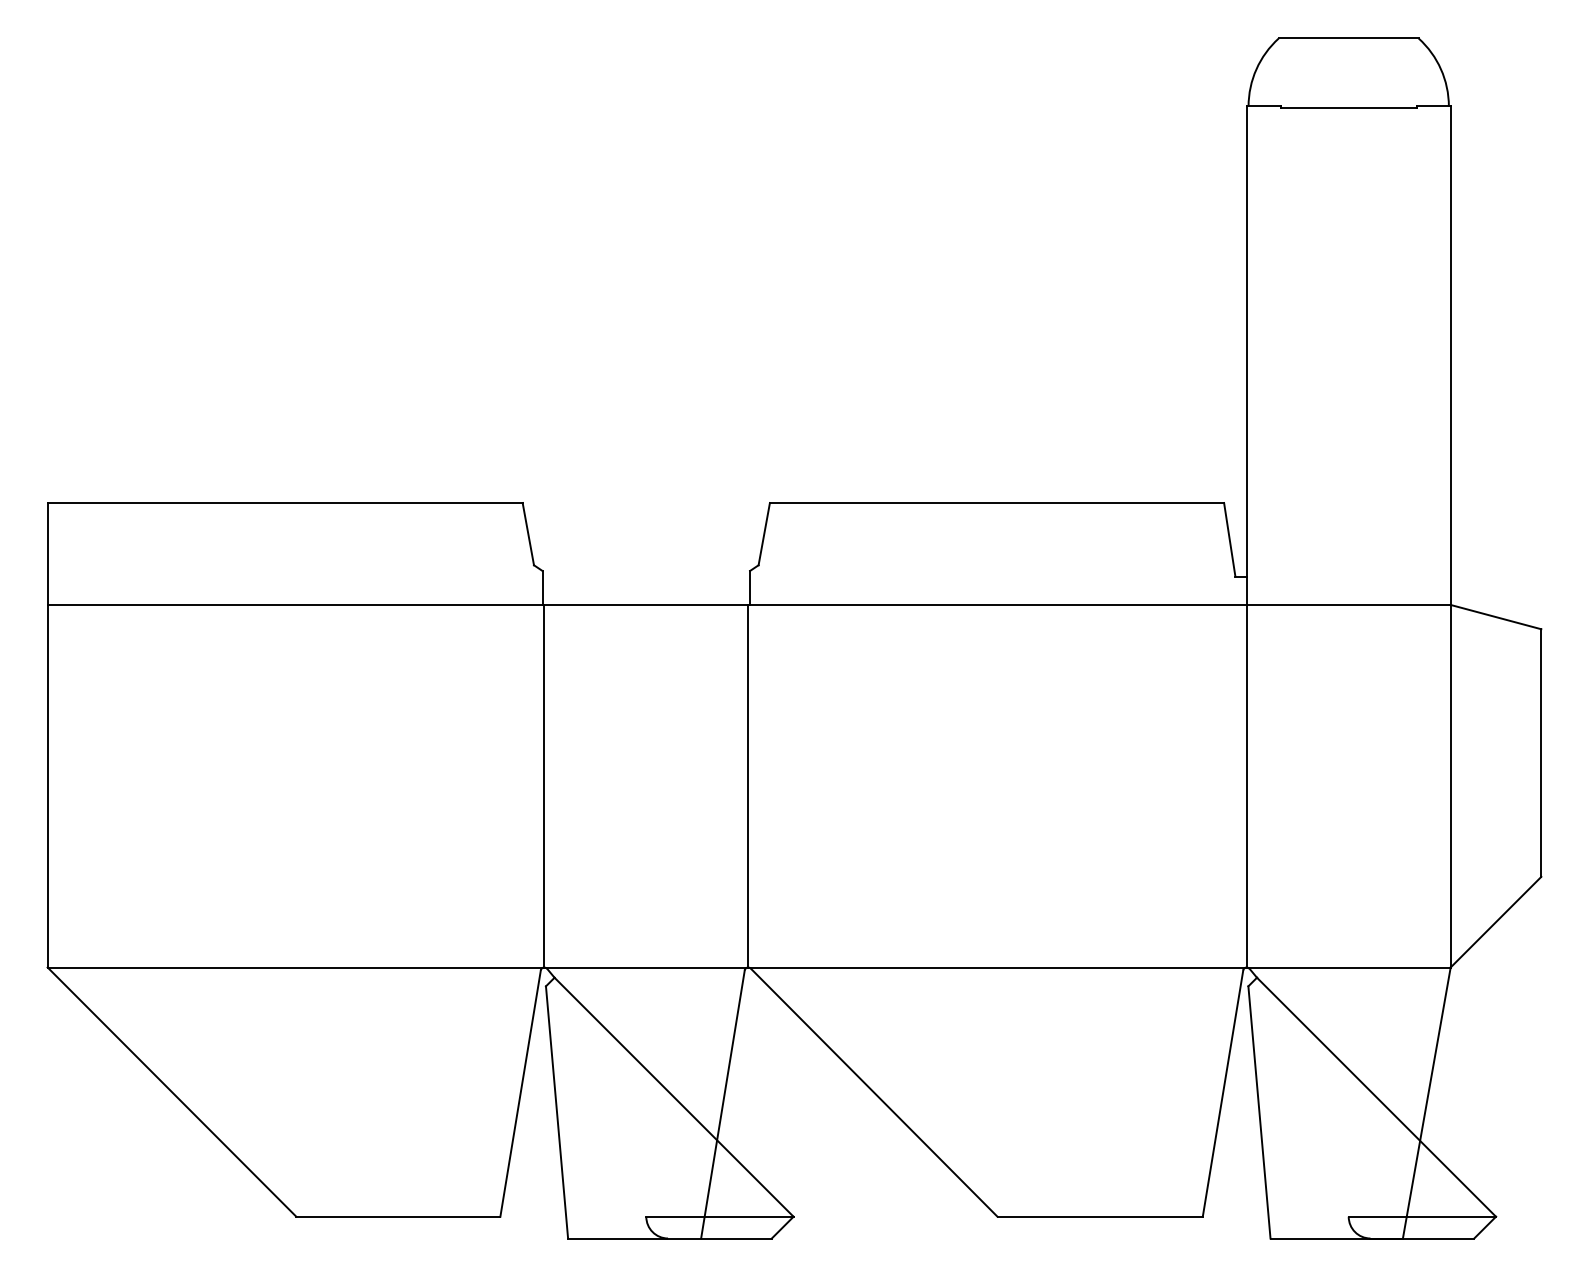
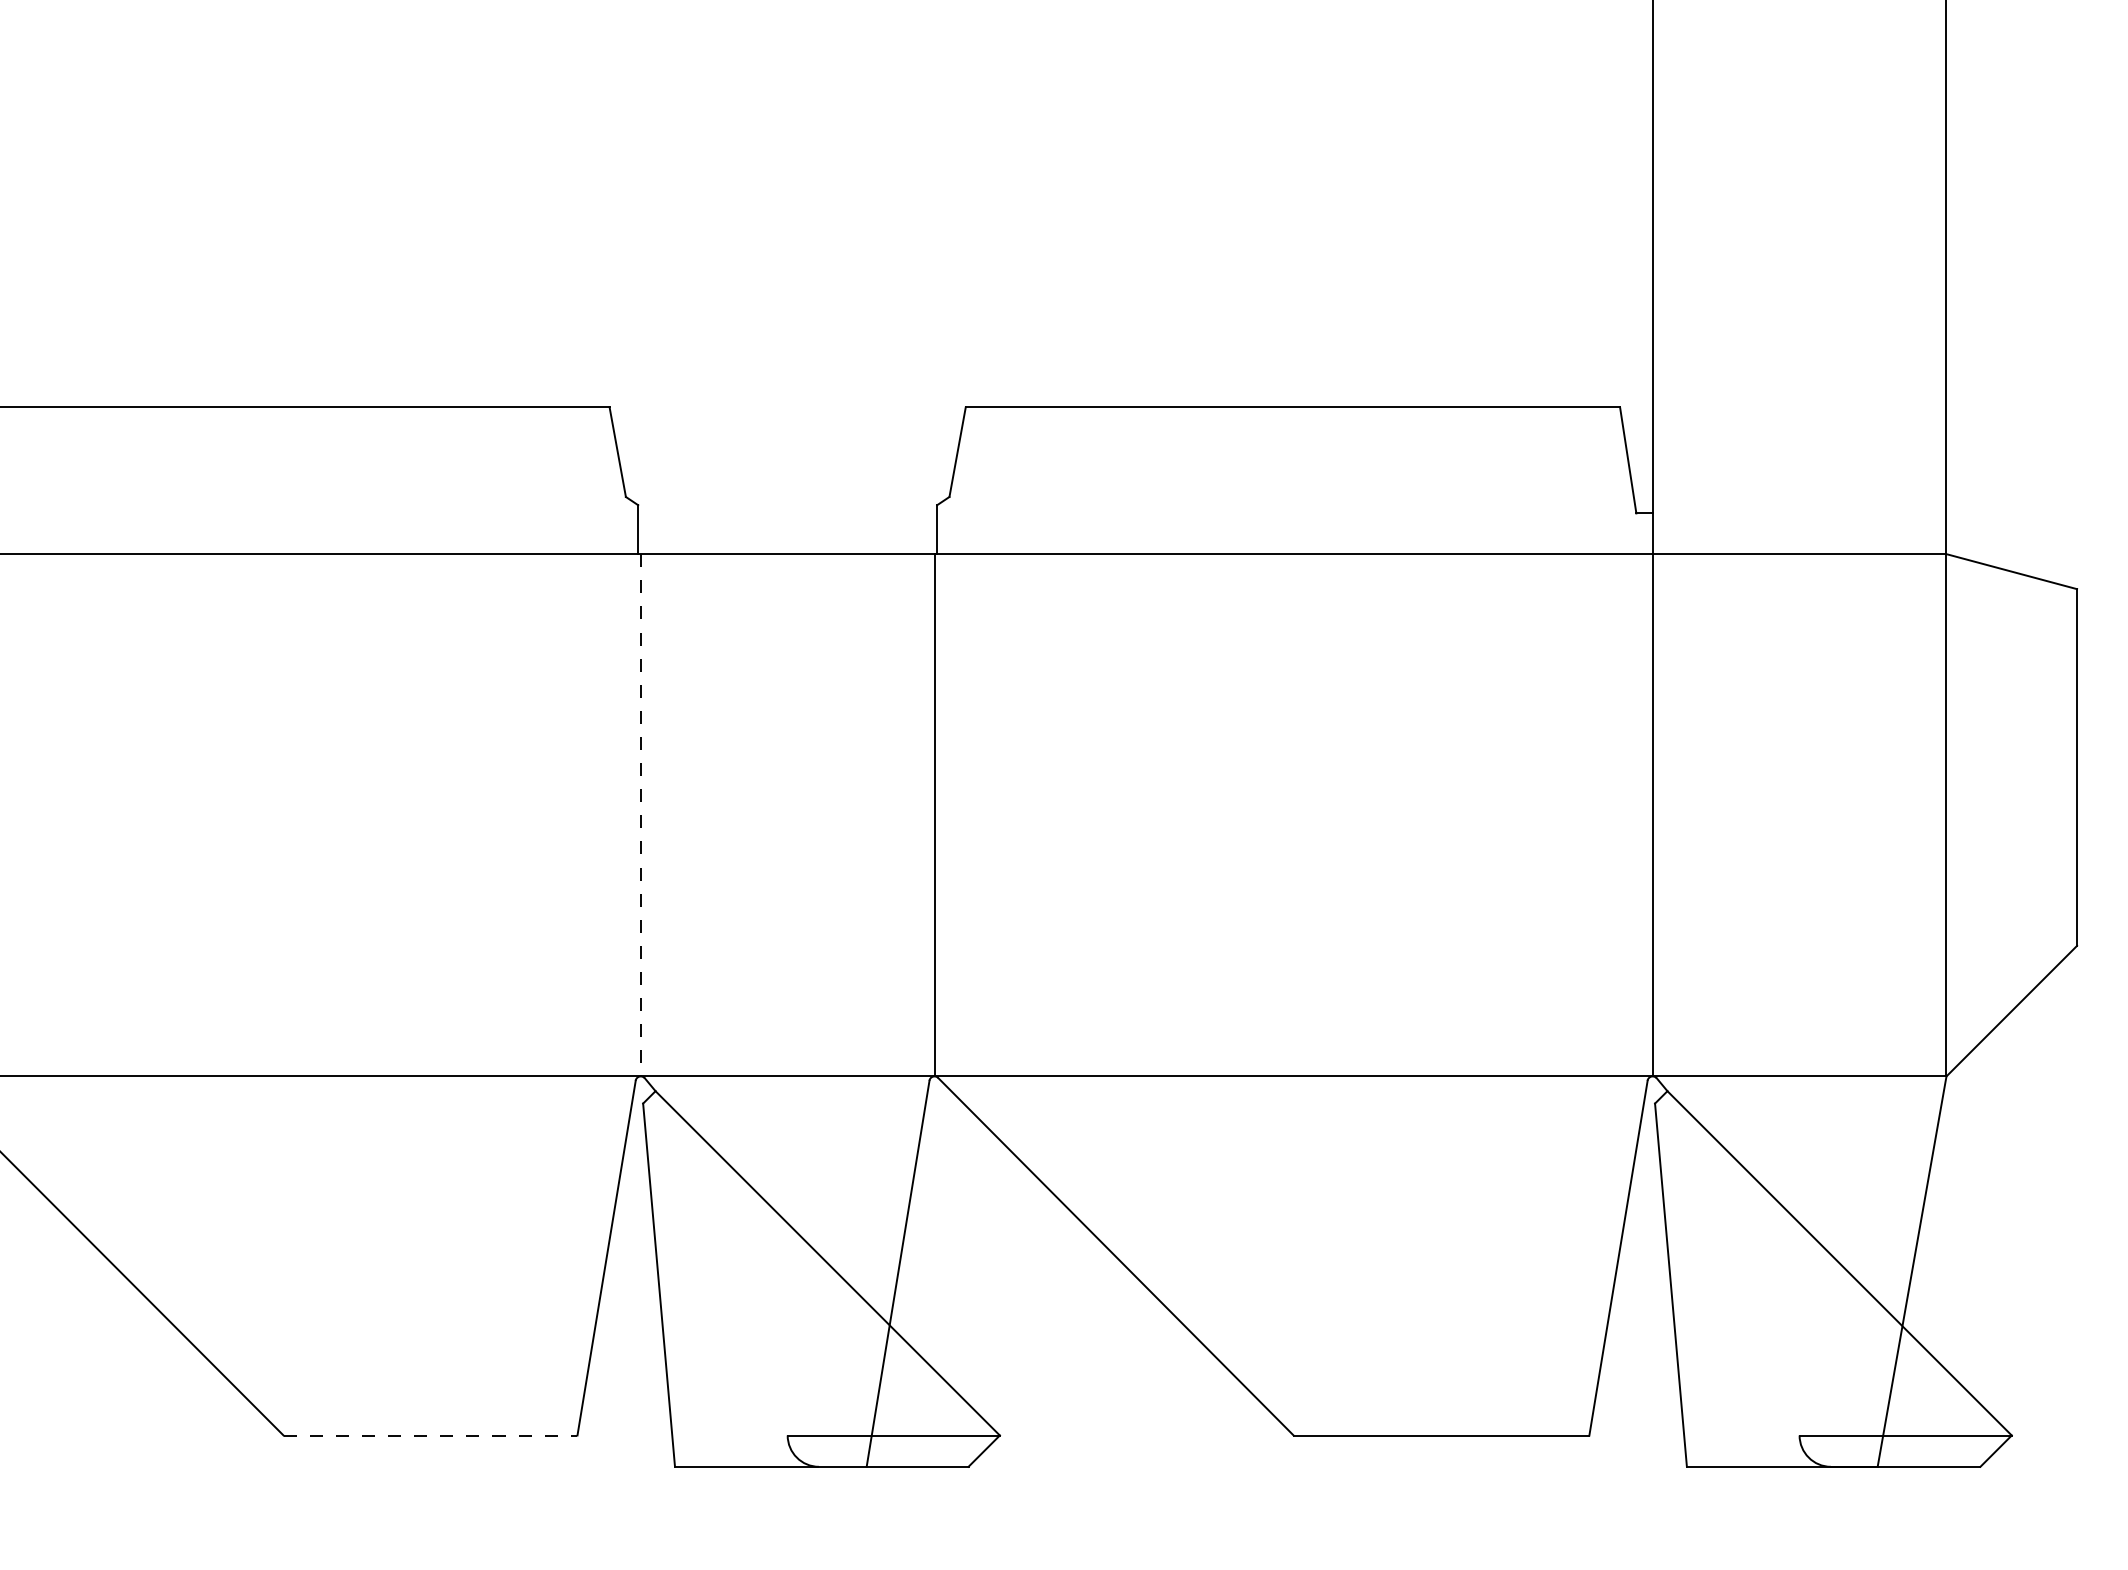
line: (544, 786) -> (641, 815), solid -> dashed
line: (398, 1216) -> (430, 1435), solid -> dashed

